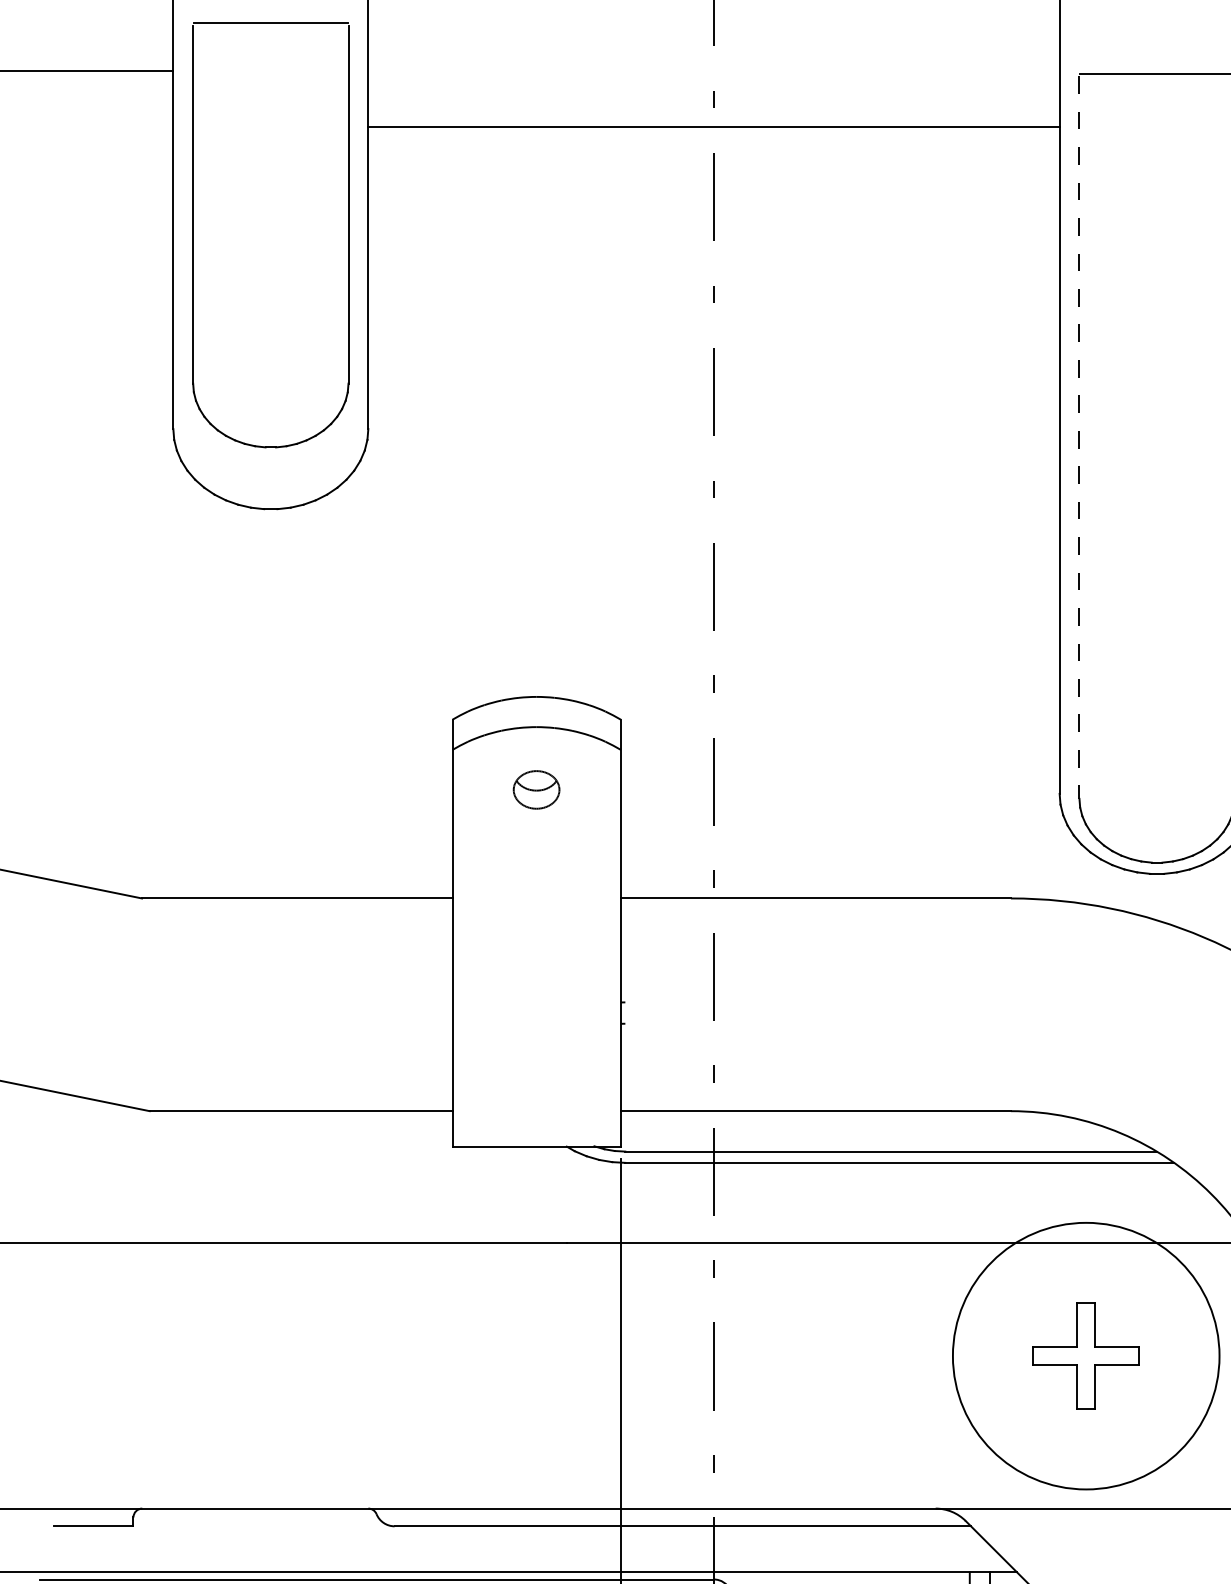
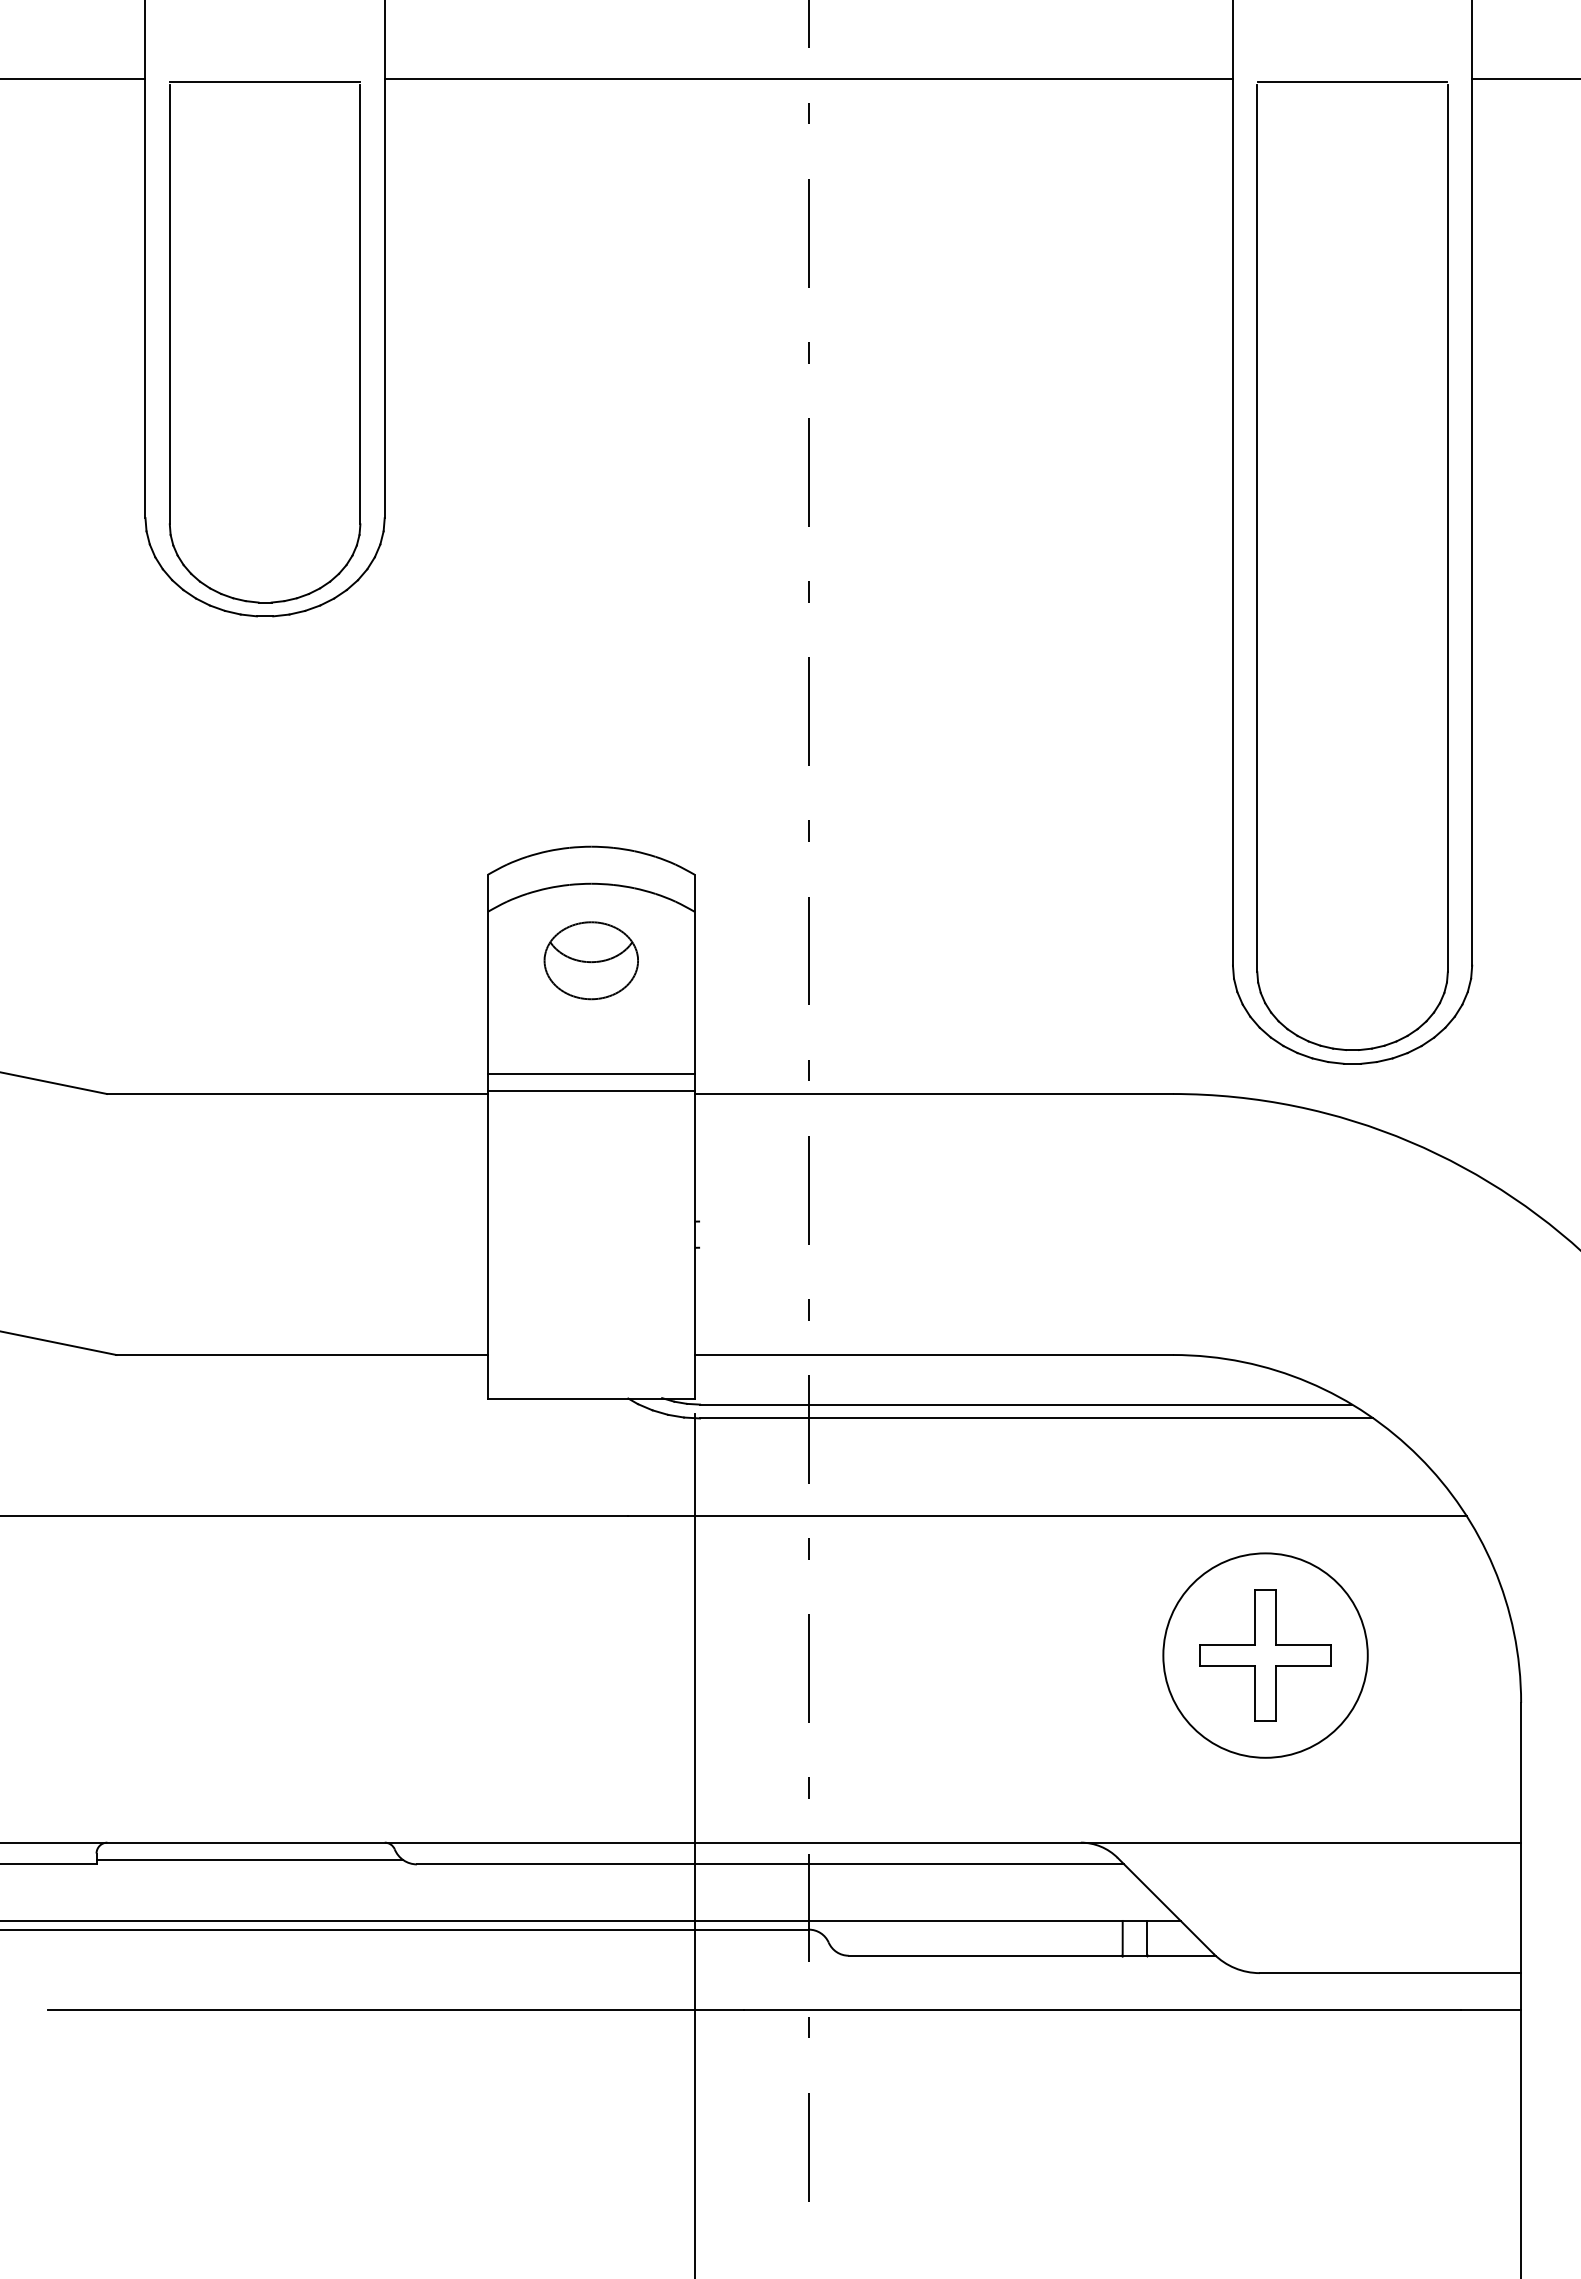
line: (713, 127) -> (808, 79), moved
part: (193, 235) -> (170, 342), moved
line: (1079, 438) -> (1257, 529), dashed -> solid
part: (536, 789) -> (590, 960), size x1.67
line: (536, 881) -> (591, 1073), added
line: (536, 895) -> (591, 1090), added
circle: (1086, 1356) -> (1265, 1655), size x0.62
line: (258, 1523) -> (249, 1860), added

